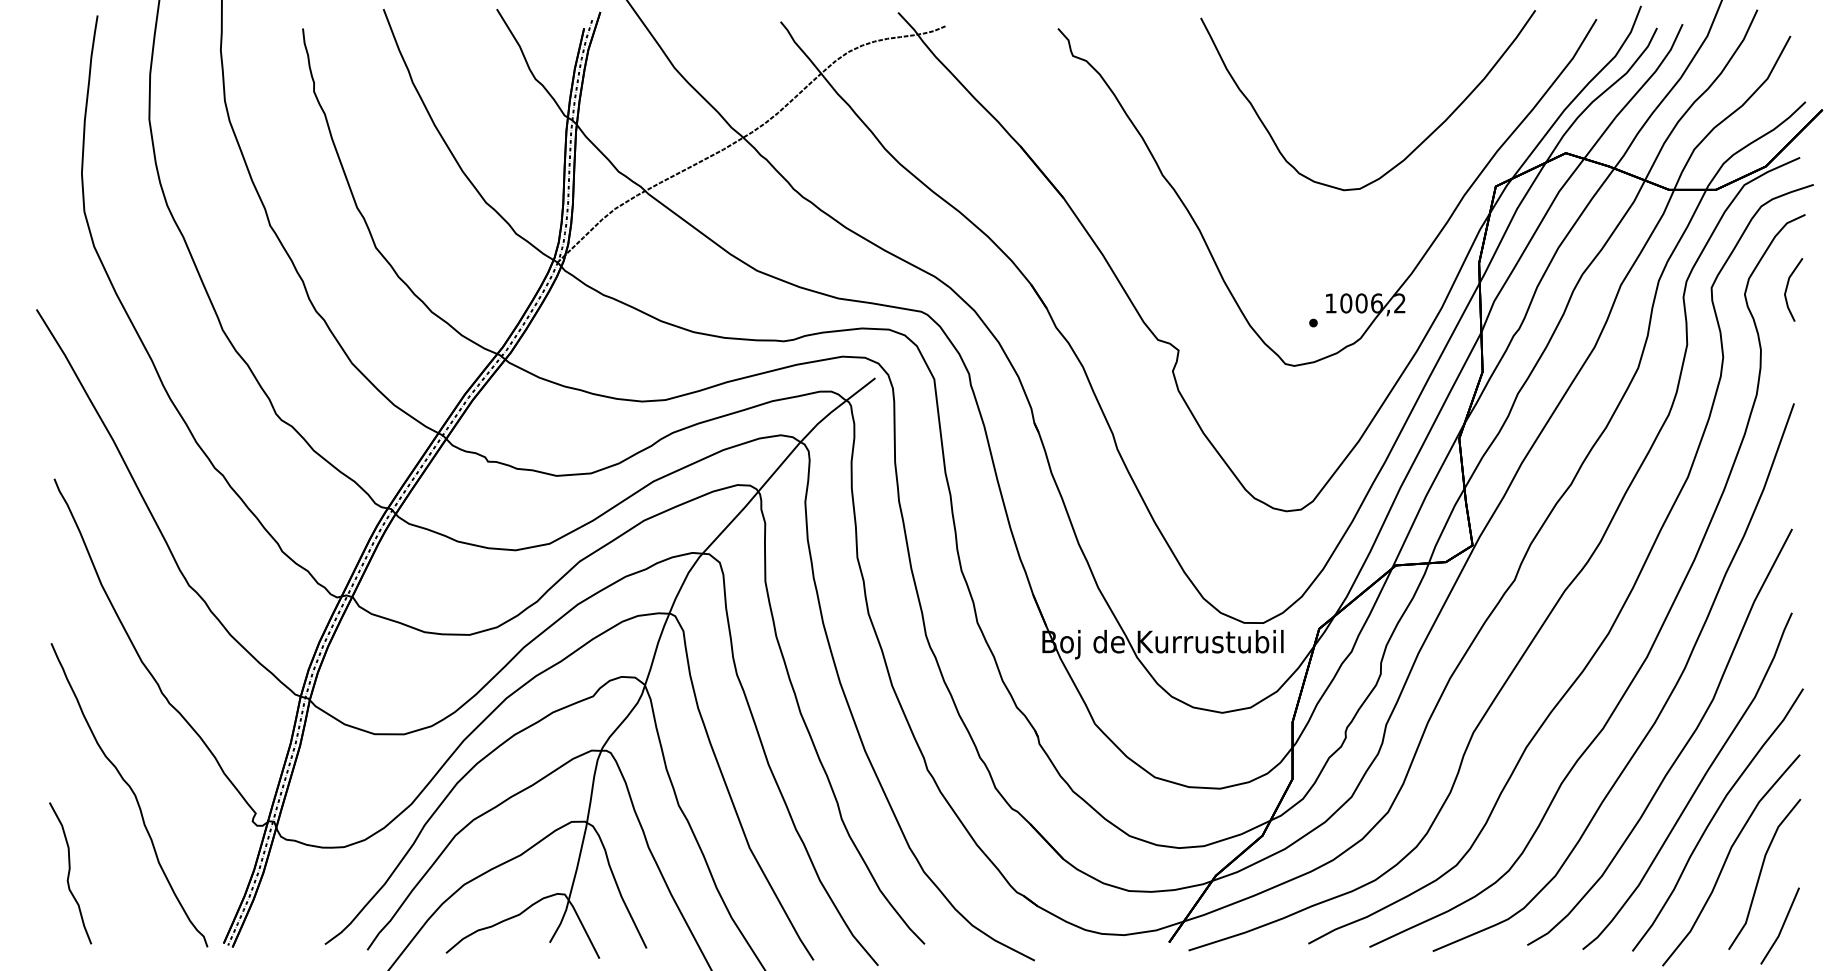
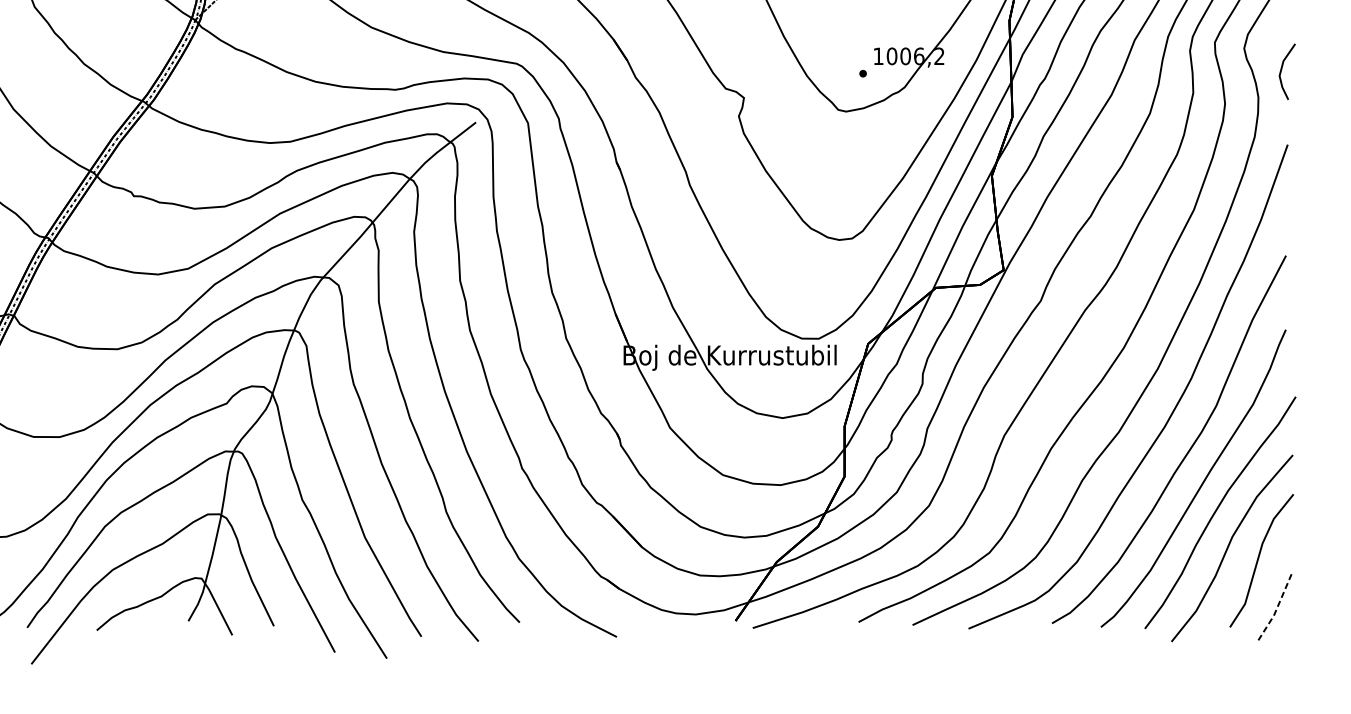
line: (1787, 289) -> (1281, 71), moved
line: (1782, 927) -> (1277, 607), solid -> dashed

